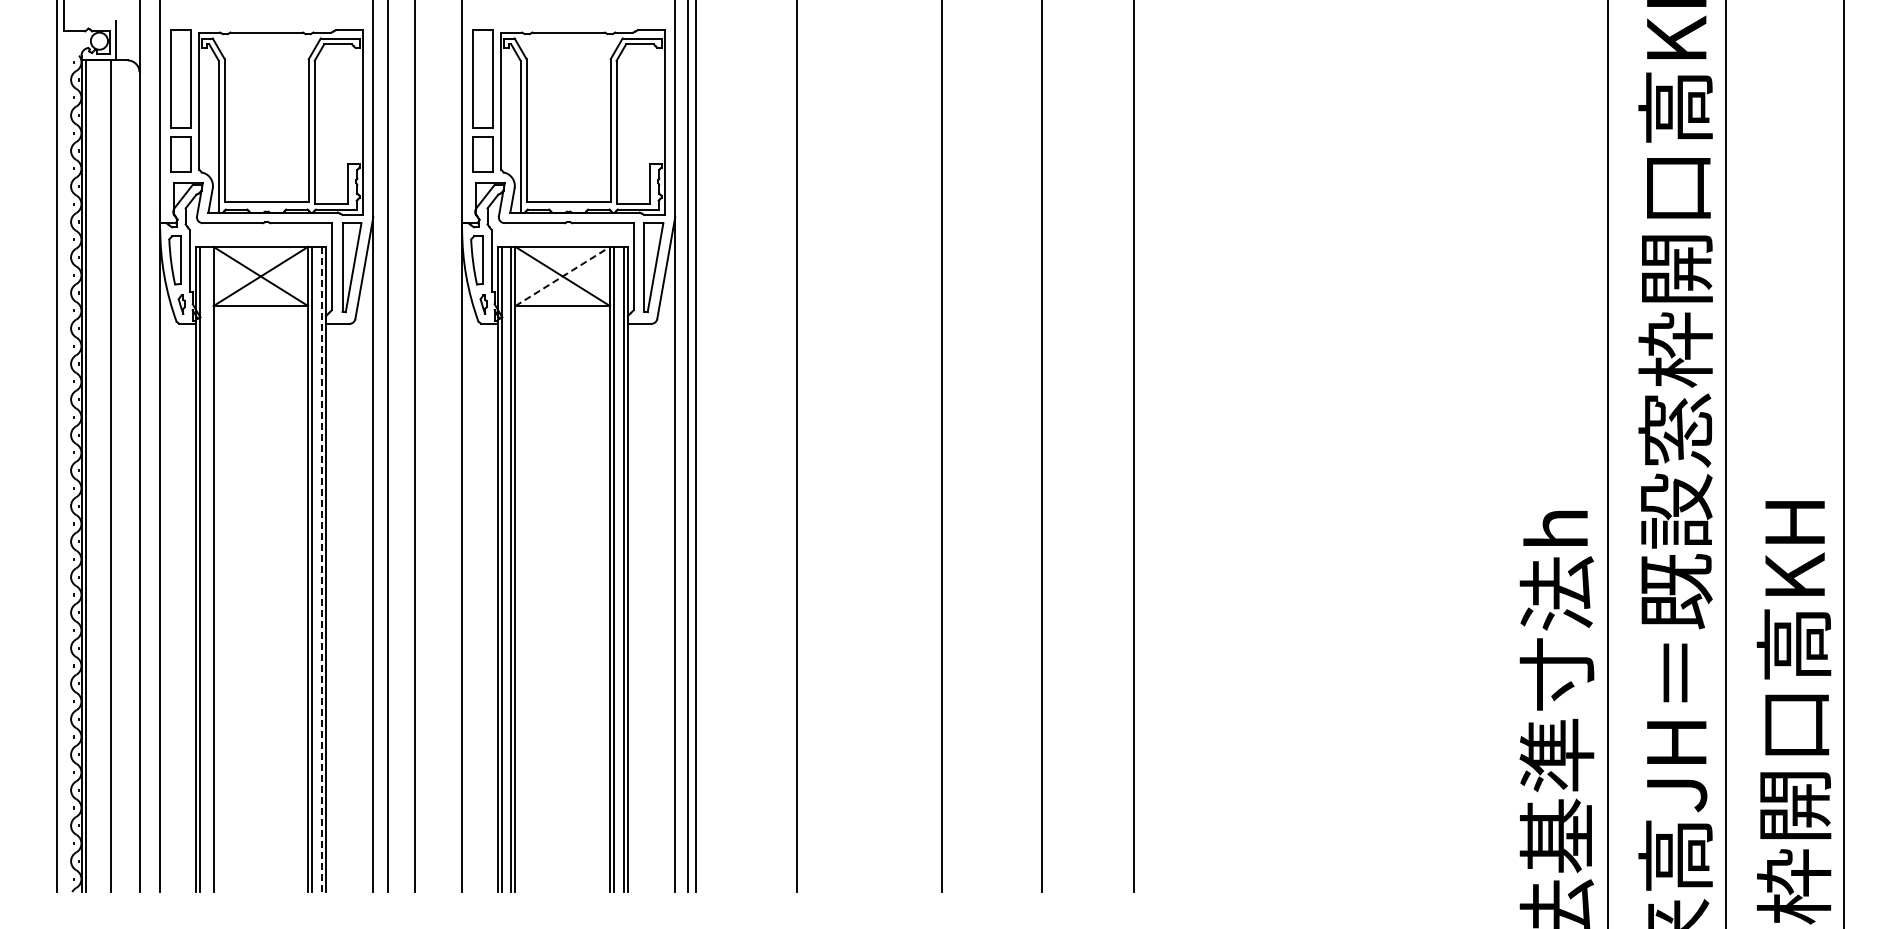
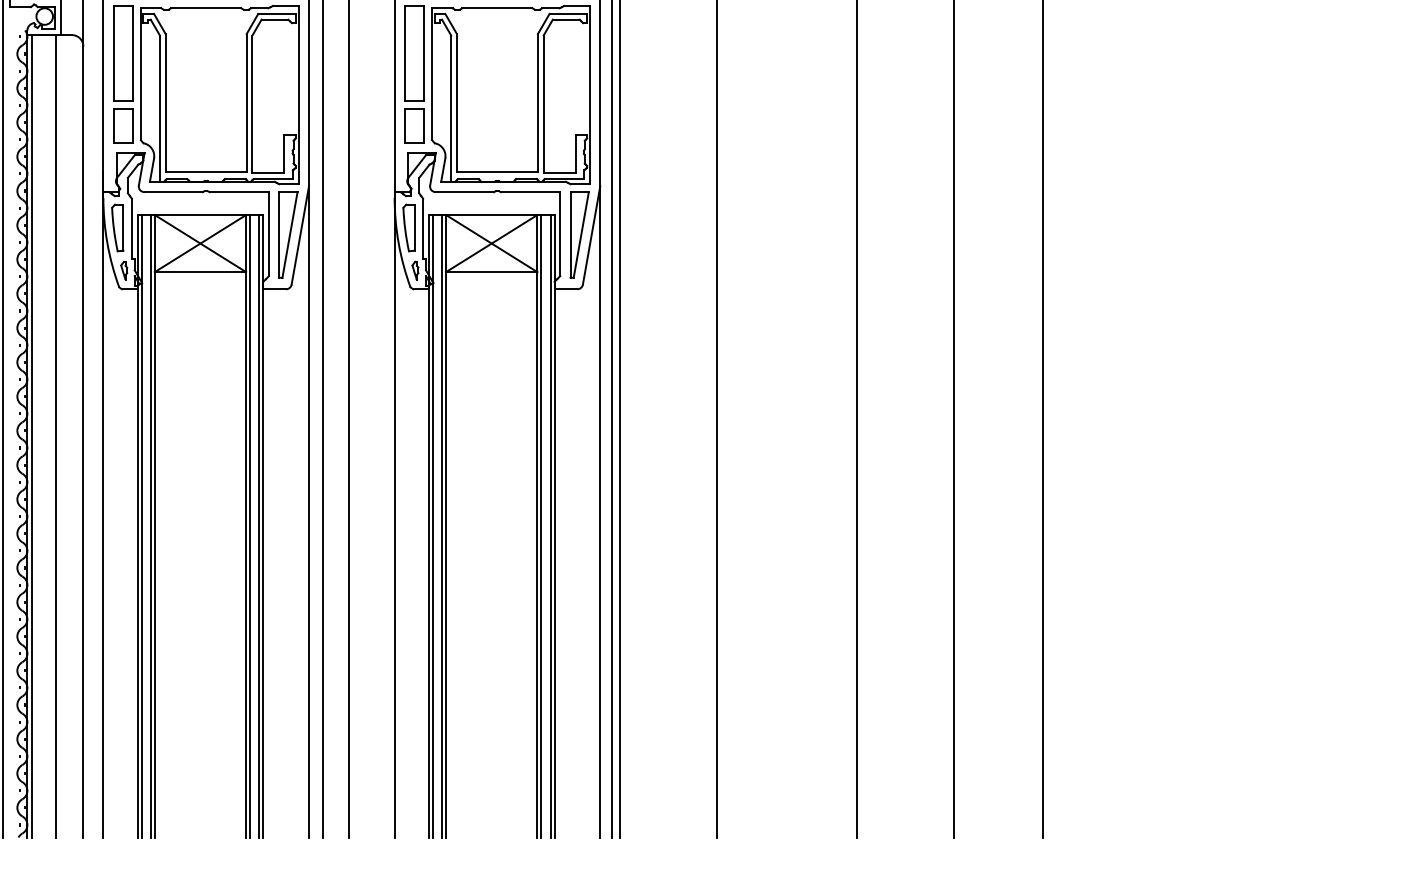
line: (562, 276) -> (491, 243), dashed -> solid
line: (209, 569) -> (150, 526), added
line: (321, 569) -> (258, 526), dashed -> solid

